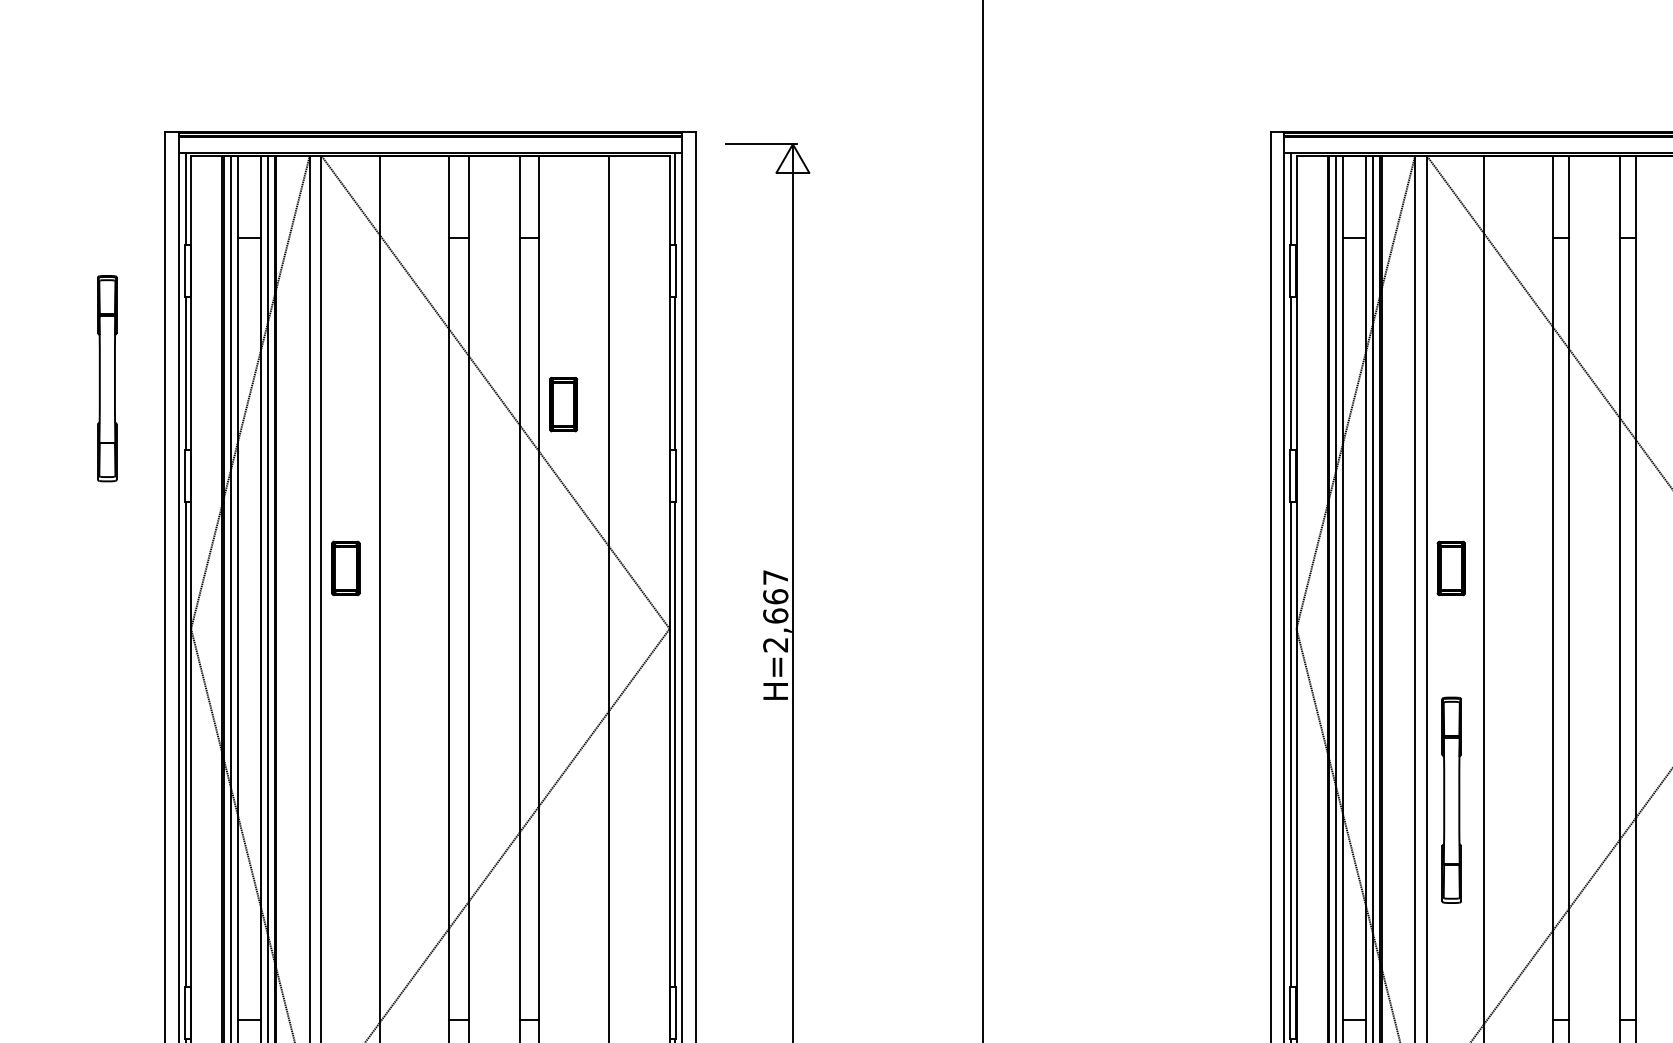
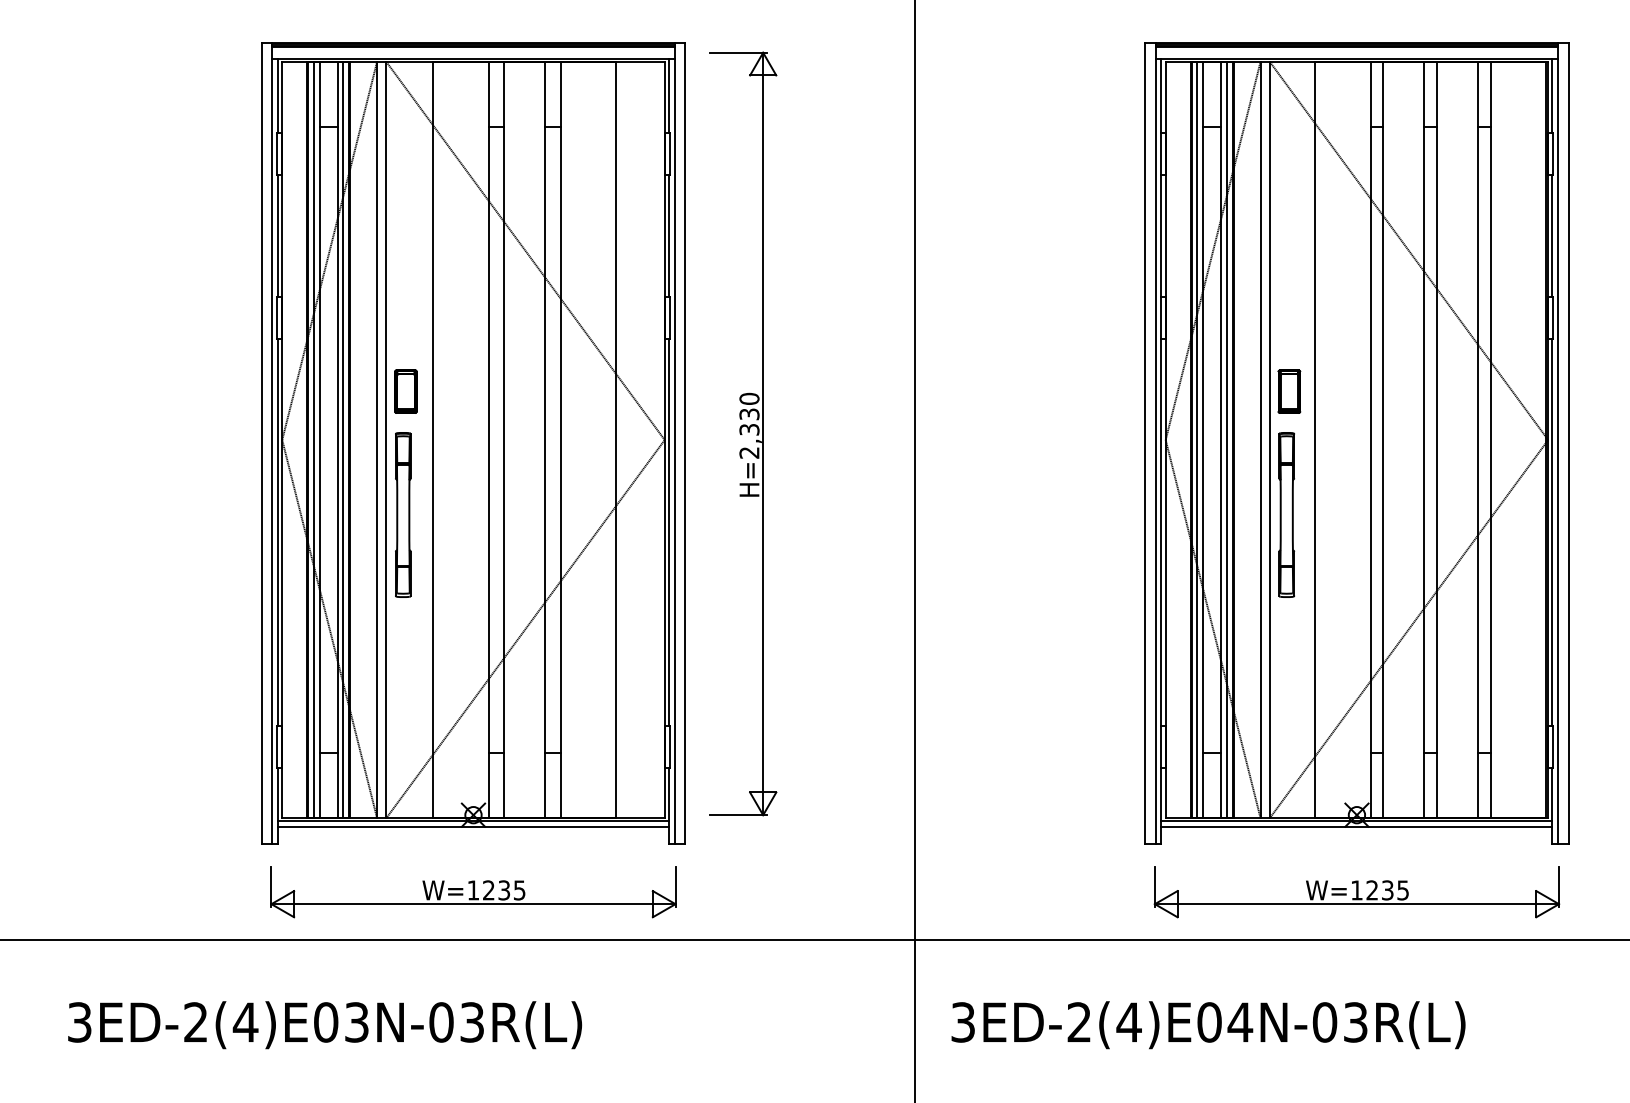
part: (107, 378) -> (403, 514), moved
part: (563, 404) -> (579, 260), removed
text: (775, 595) -> (749, 413), H=2,667 -> H=2,330
part: (1451, 799) -> (1286, 514), moved

